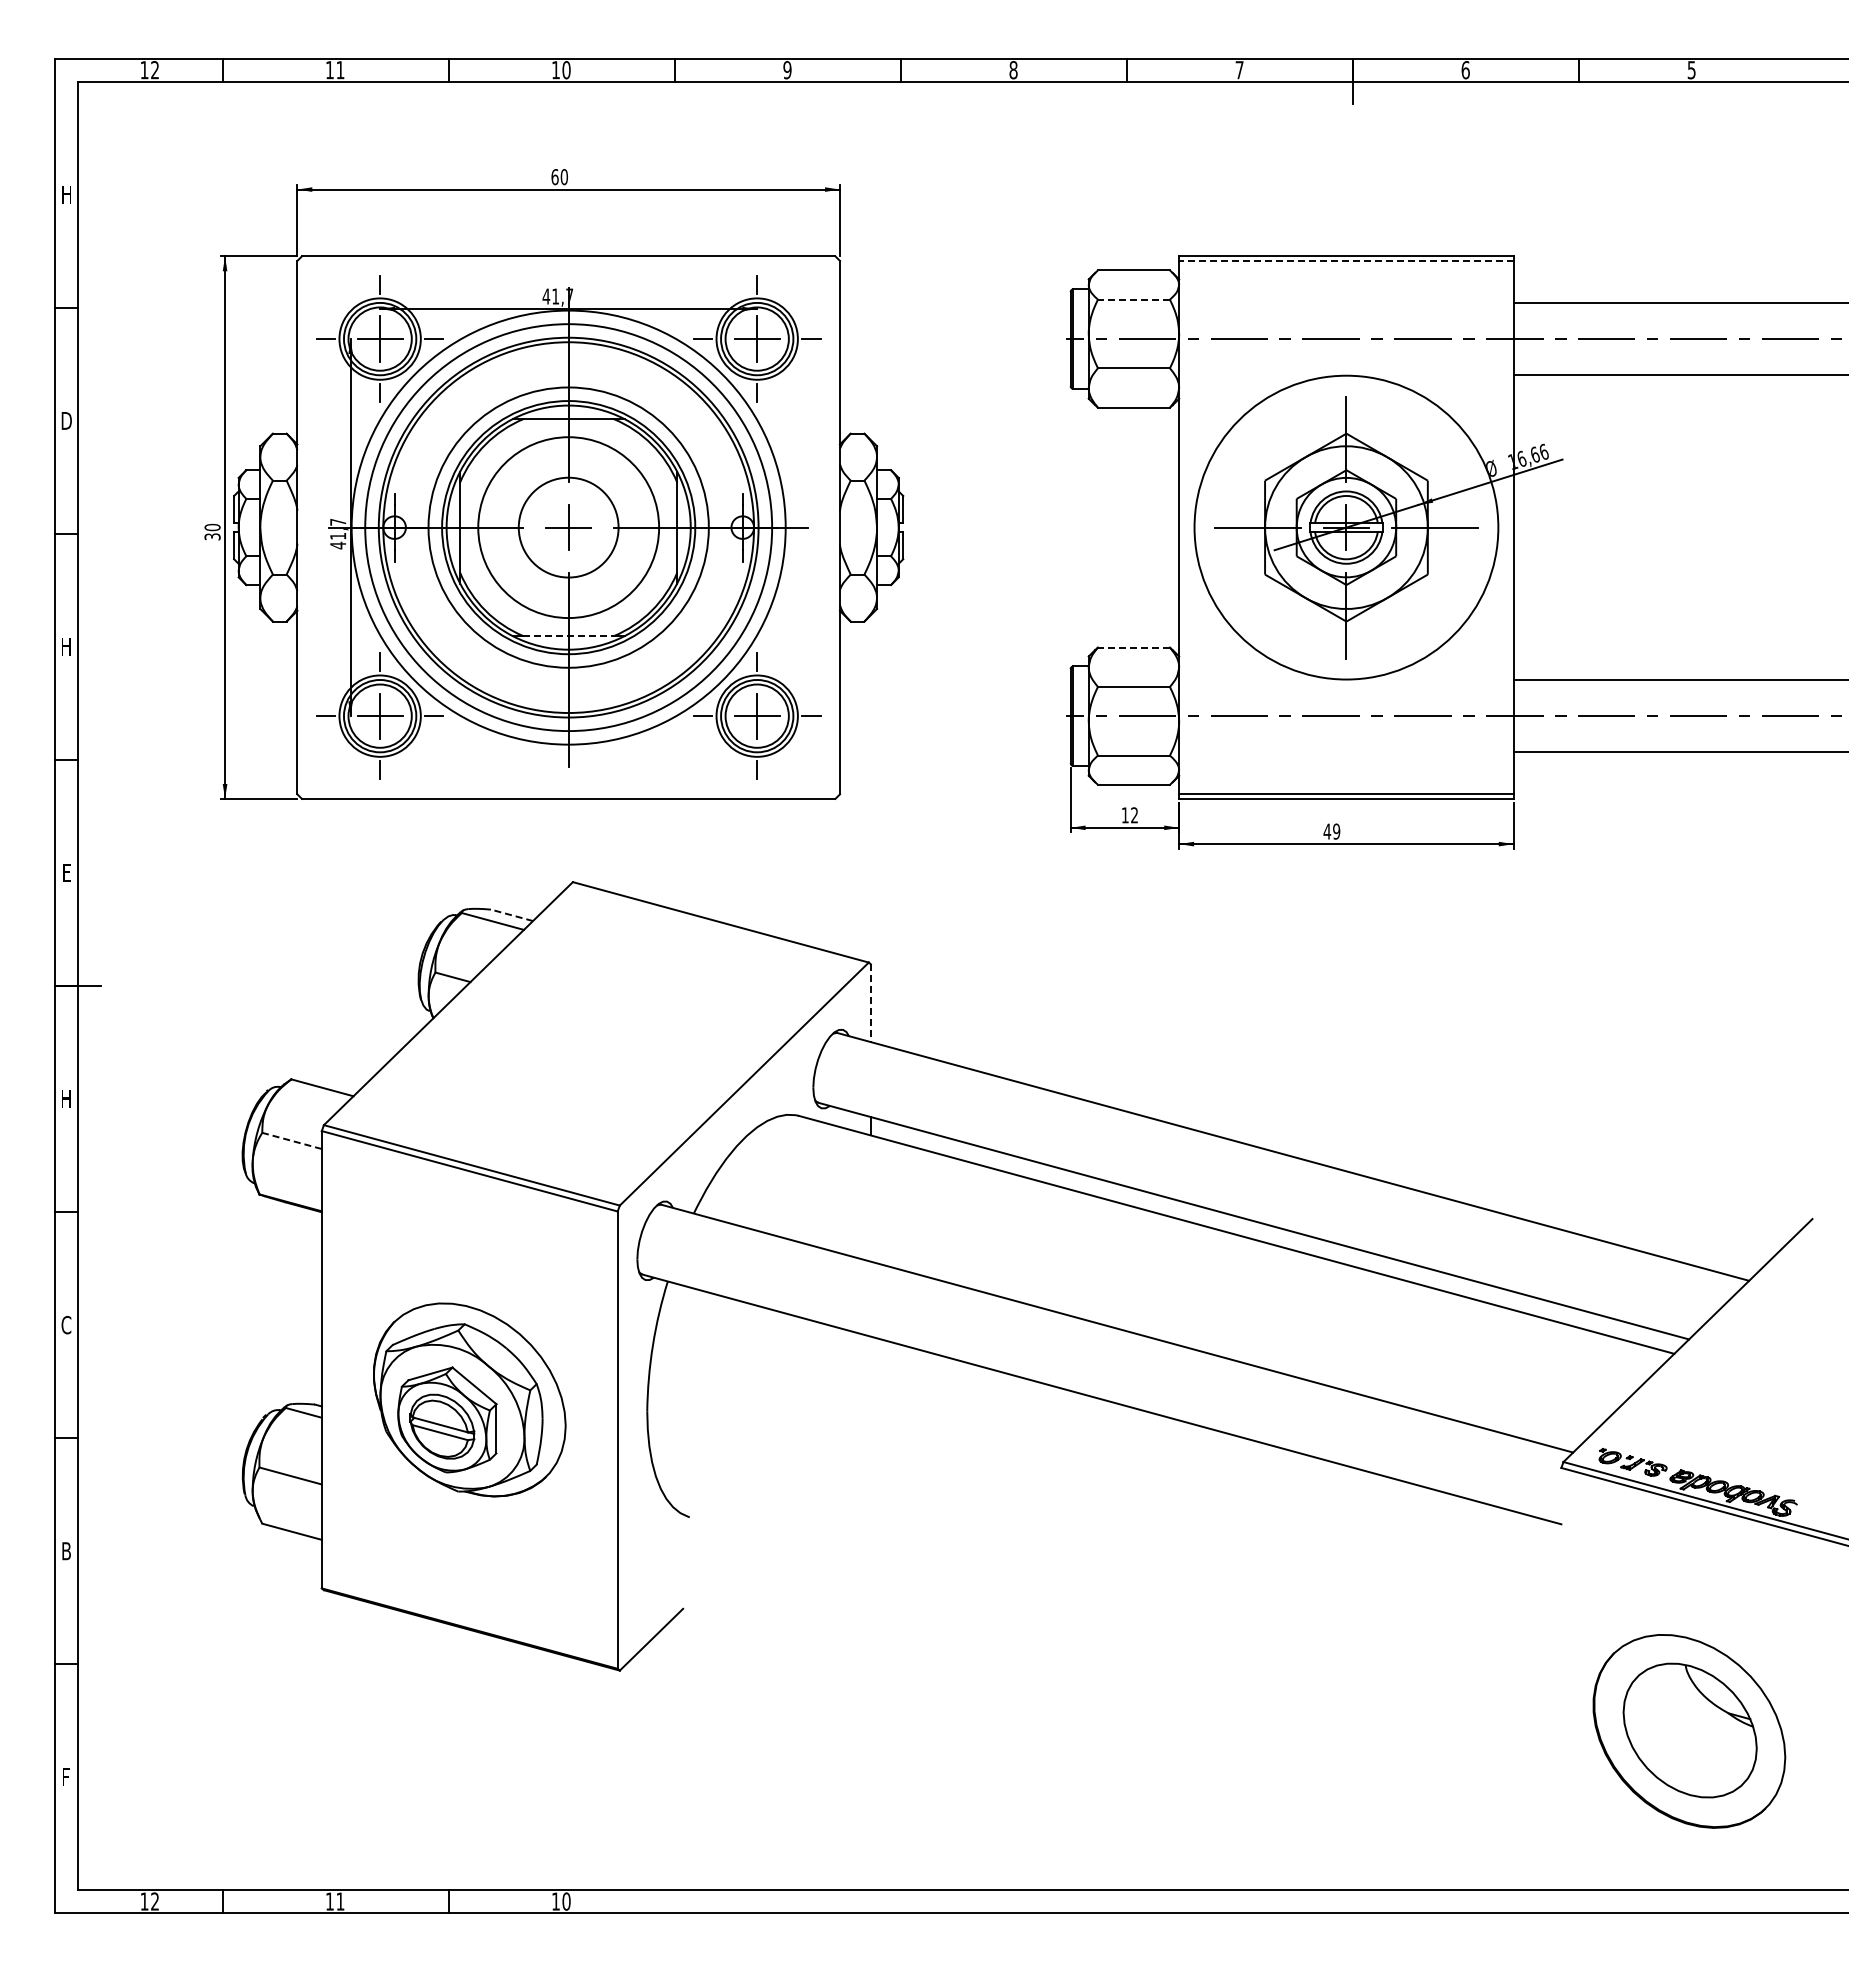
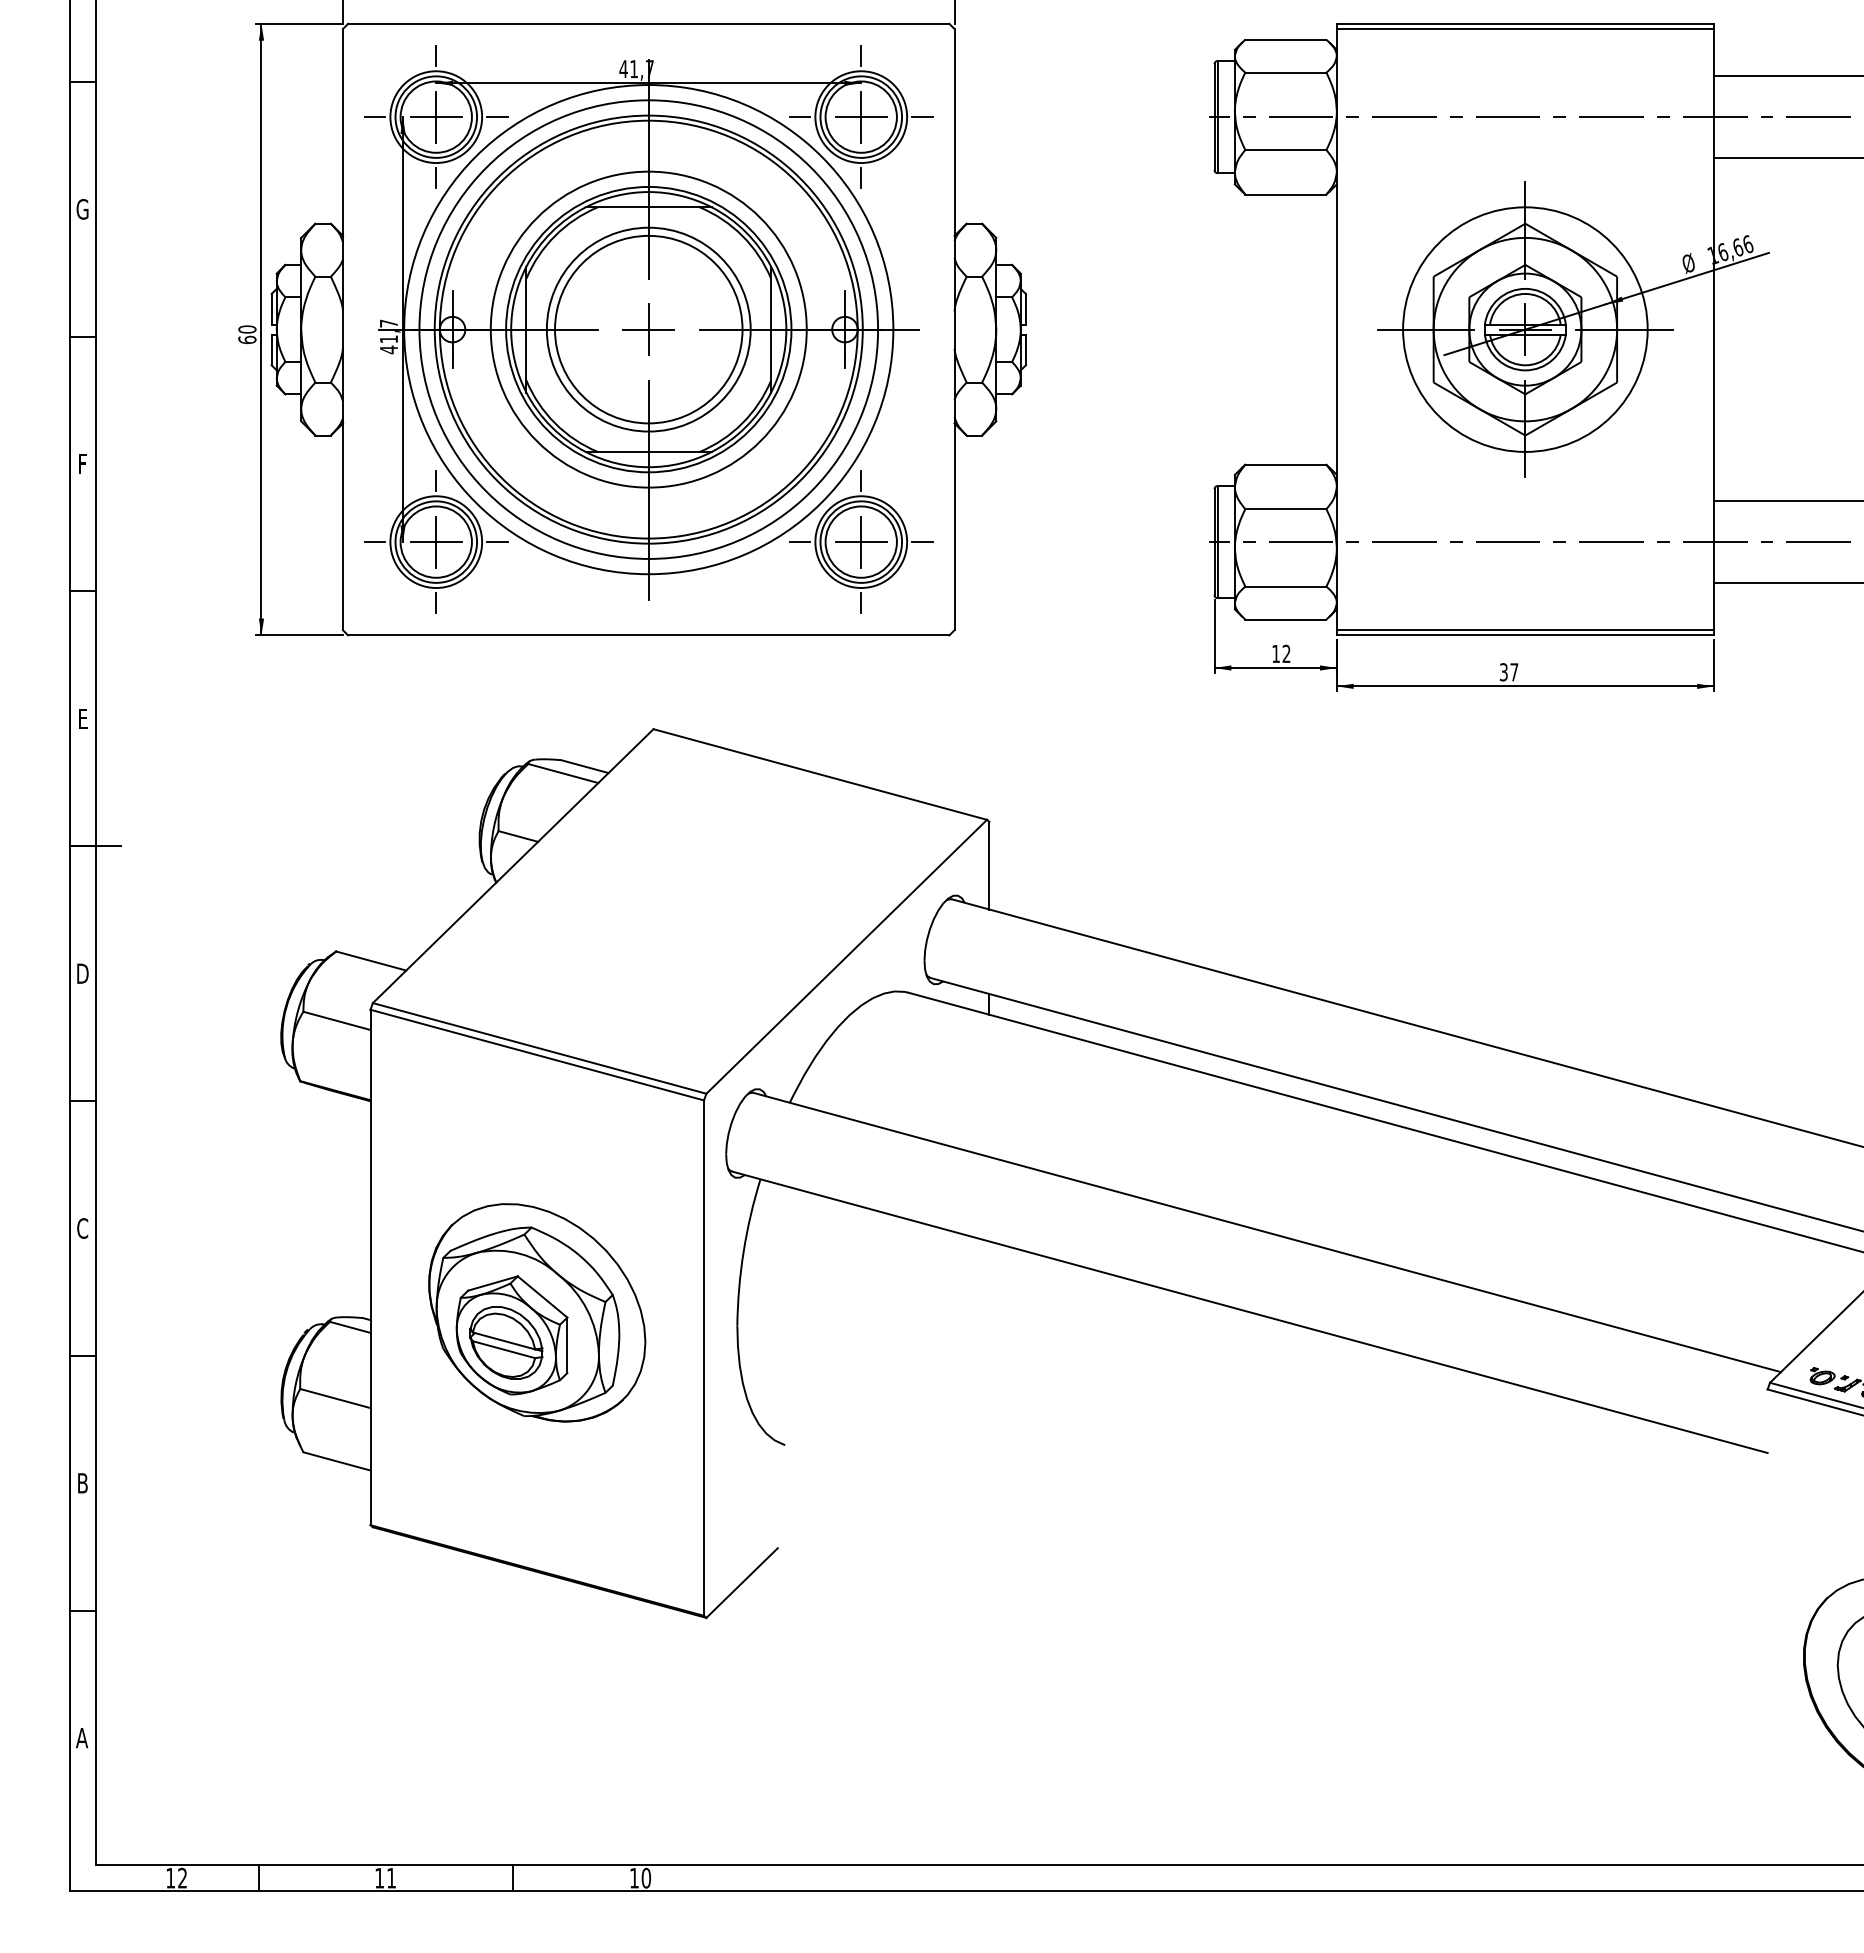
line: (1345, 260) -> (1524, 28), dashed -> solid
line: (1133, 299) -> (1285, 72), dashed -> solid
text: (66, 420) -> (82, 208), D -> G
circle: (568, 527) -> (648, 329), size x1.67
circle: (1345, 527) -> (1524, 329), size x0.71
text: (212, 536) -> (247, 339), 30 -> 60
line: (569, 636) -> (649, 452), dashed -> solid
text: (66, 646) -> (82, 463), H -> F
line: (1133, 647) -> (1285, 464), dashed -> solid
text: (1331, 831) -> (1508, 672), 49 -> 37
line: (512, 915) -> (585, 766), dashed -> solid
line: (870, 1003) -> (988, 865), dashed -> solid
text: (66, 1098) -> (82, 973), H -> D
line: (292, 1140) -> (337, 1020), dashed -> solid
text: (65, 1777) -> (81, 1738), F -> A

